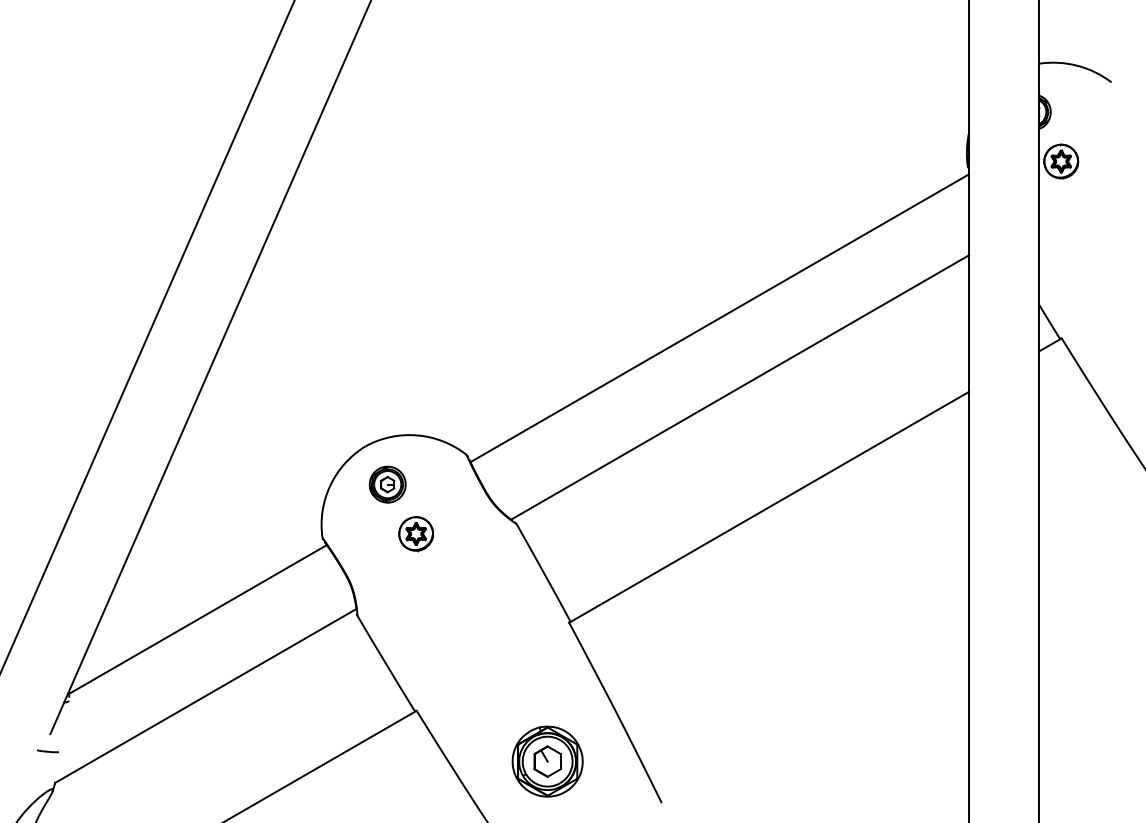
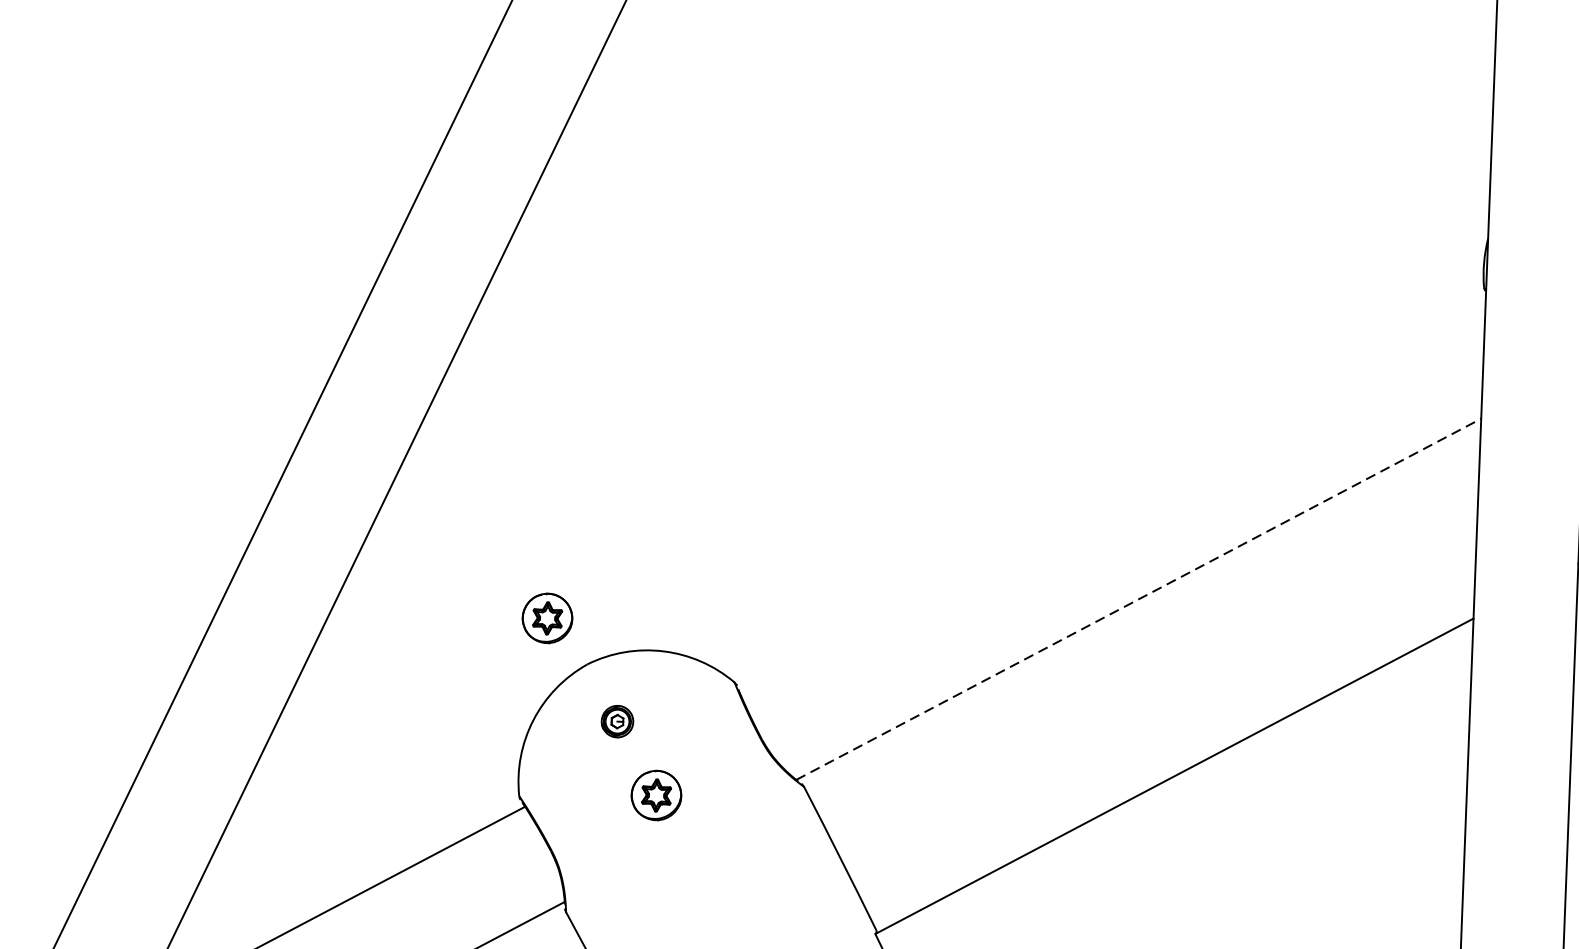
line: (719, 318) -> (1112, 497), removed
line: (740, 387) -> (1139, 599), solid -> dashed
part: (337, 416) -> (547, 619), added
part: (387, 484) -> (617, 721), size x0.6

